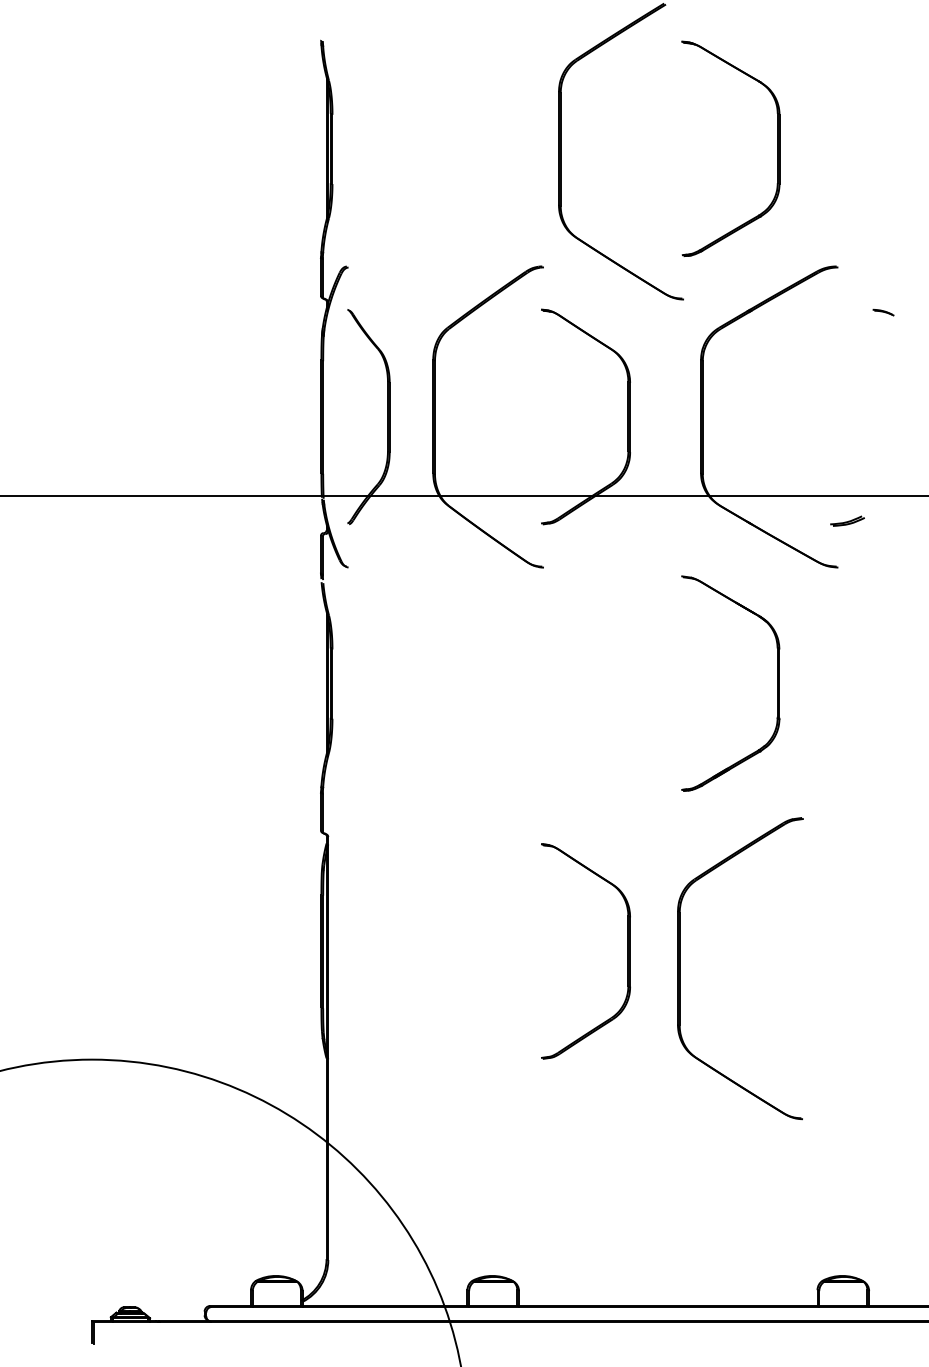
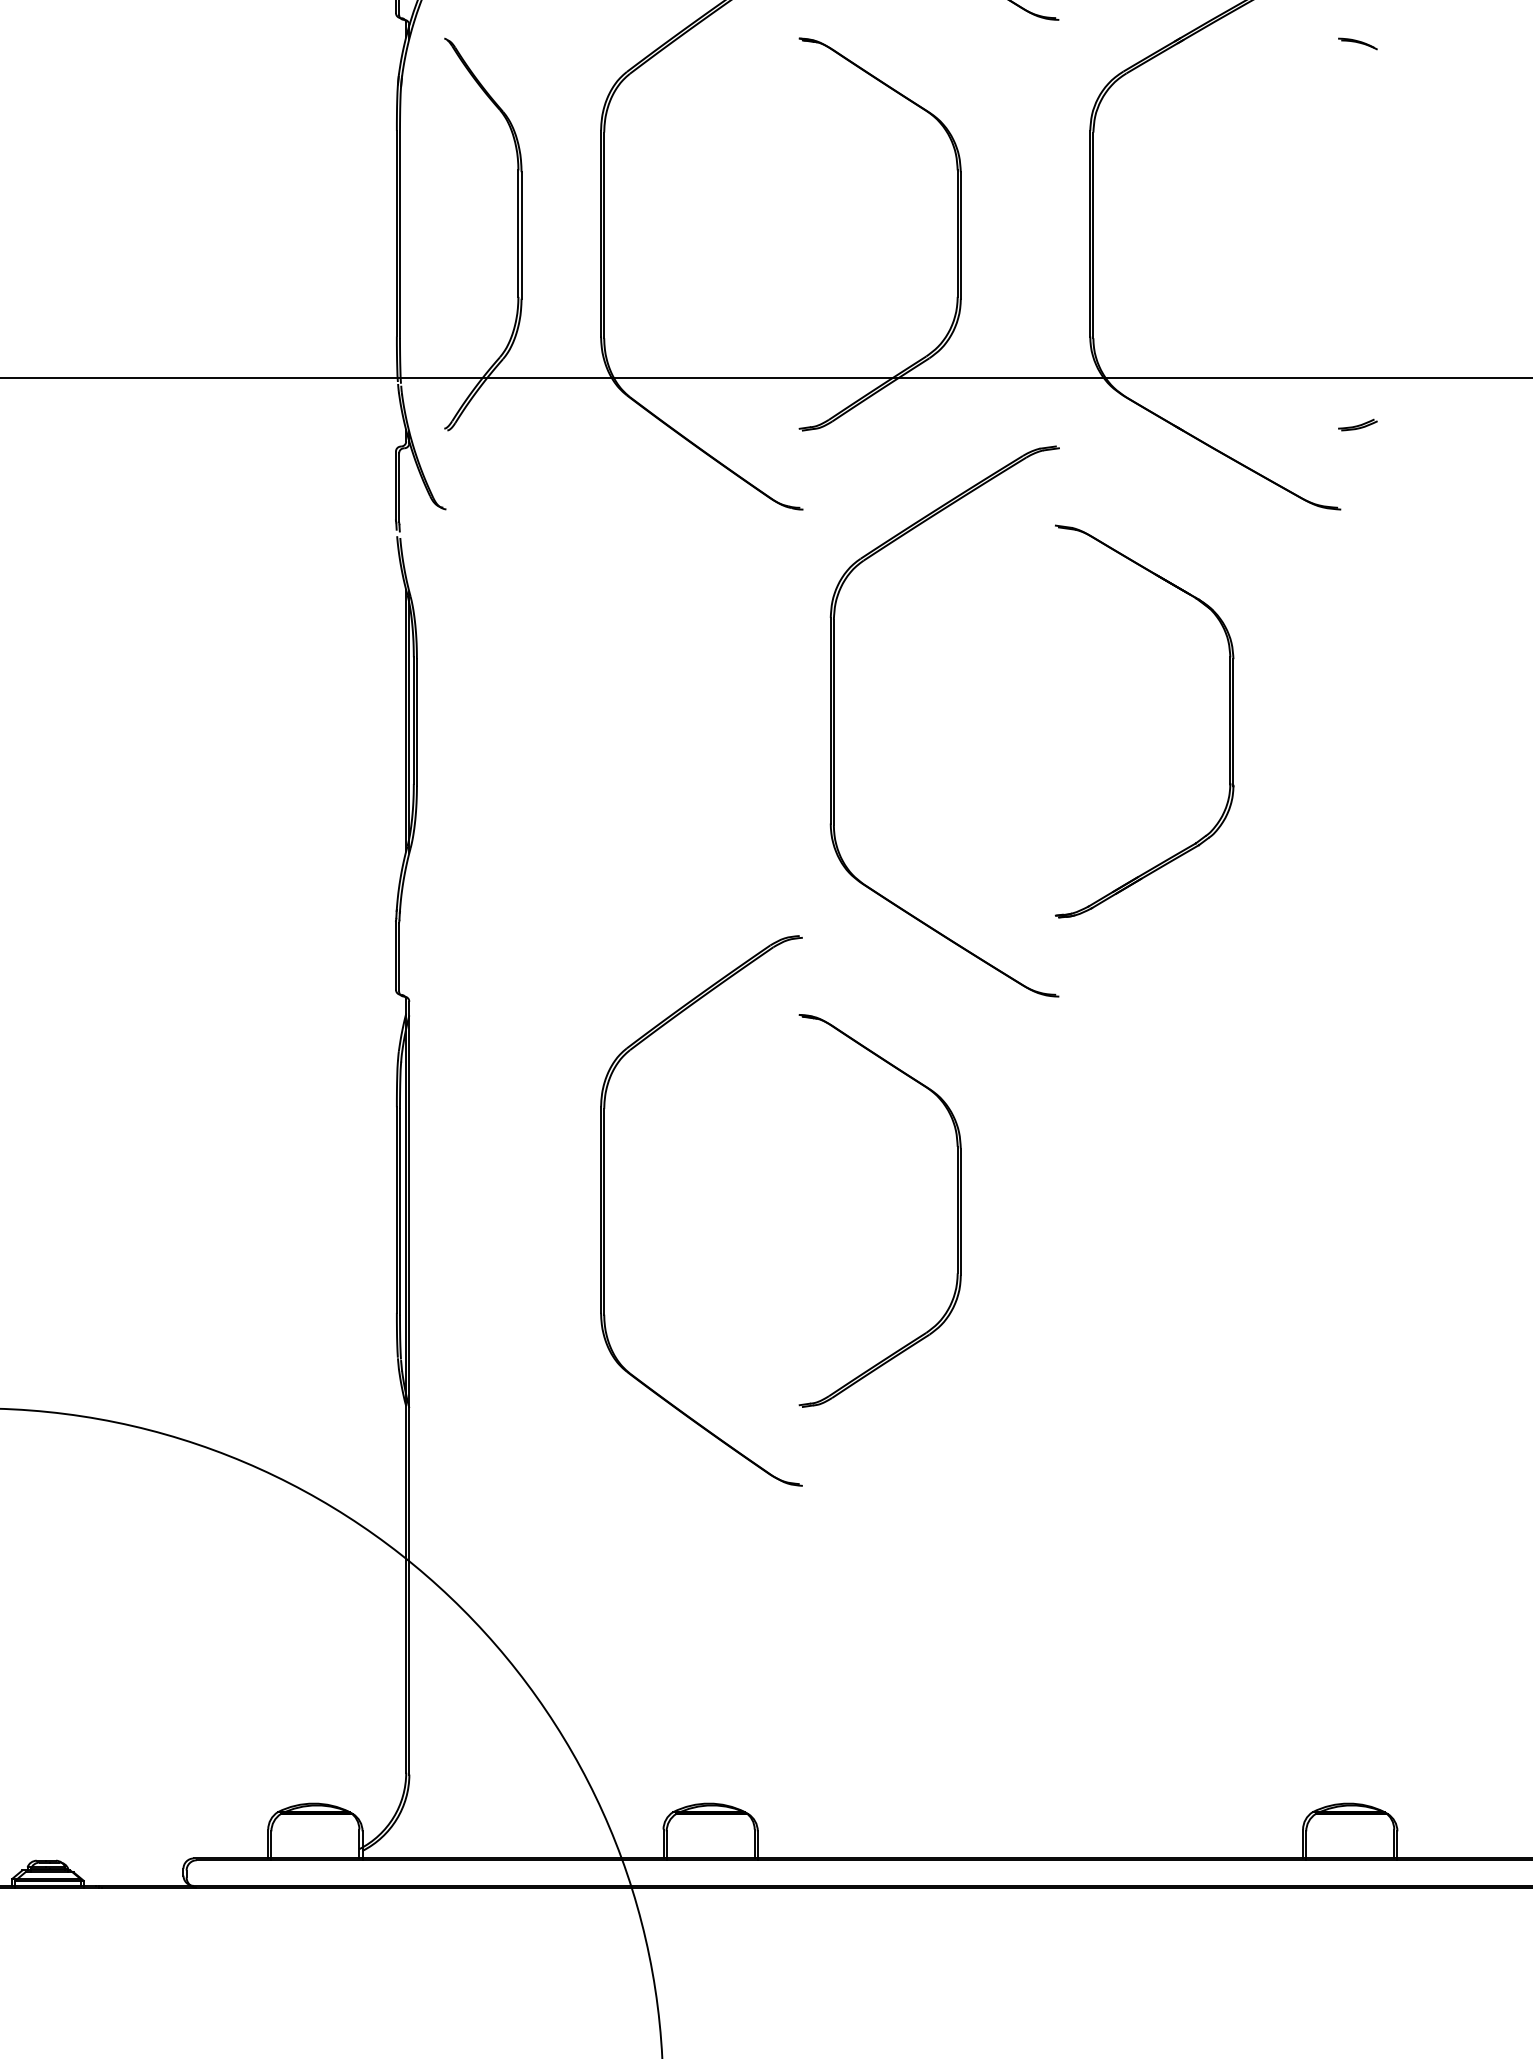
line: (883, 312) -> (1357, 43), moved
part: (847, 521) -> (1357, 425), size x0.62
part: (435, 951) -> (605, 1210), added
part: (680, 968) -> (835, 721), moved

